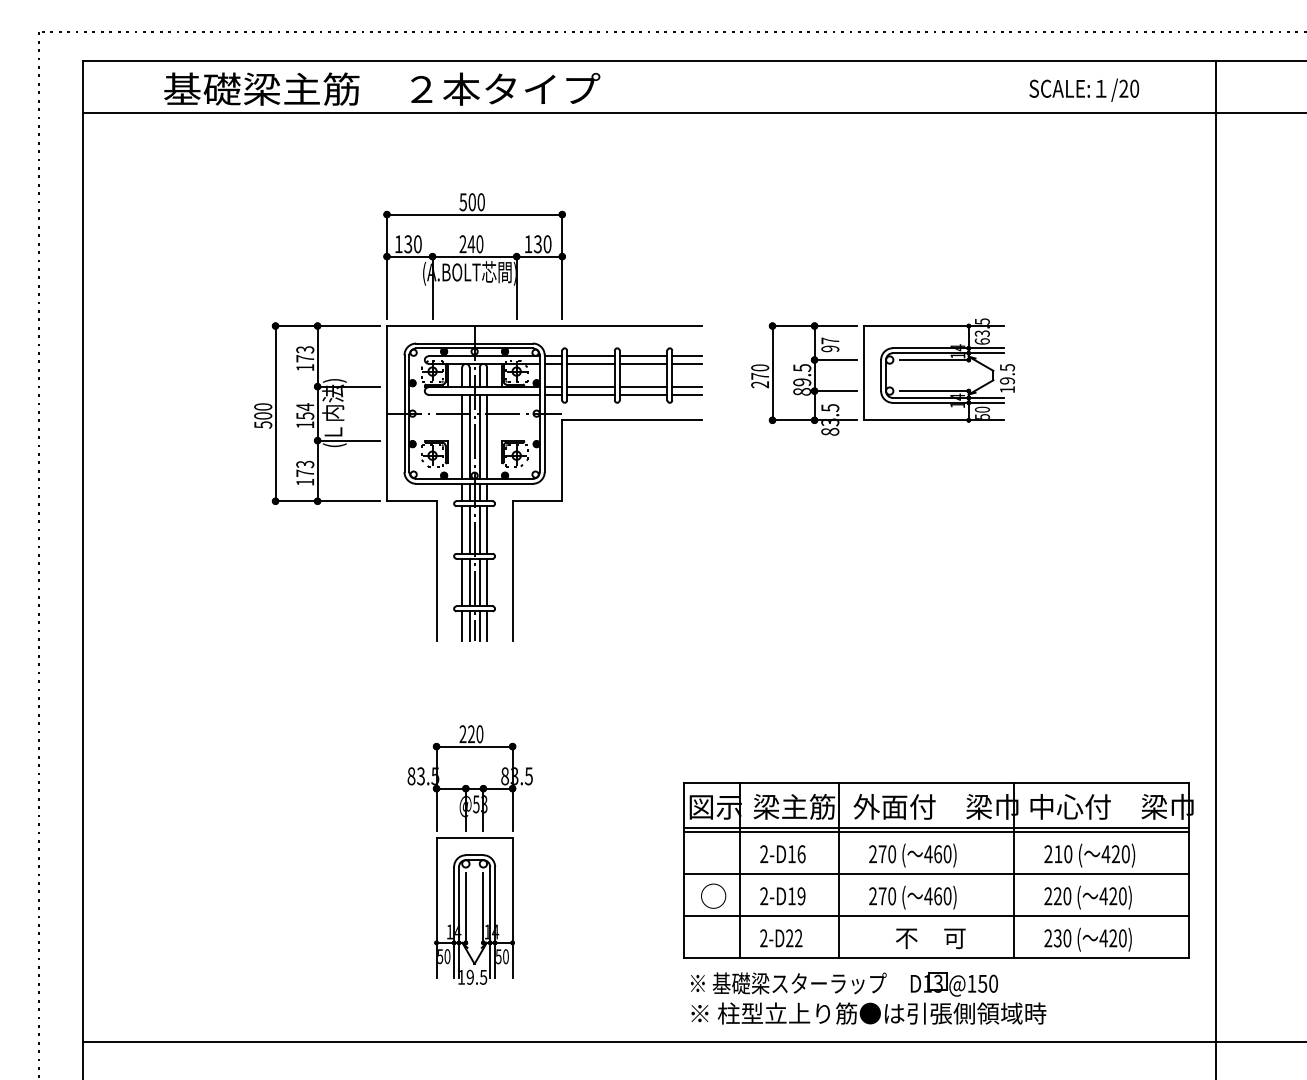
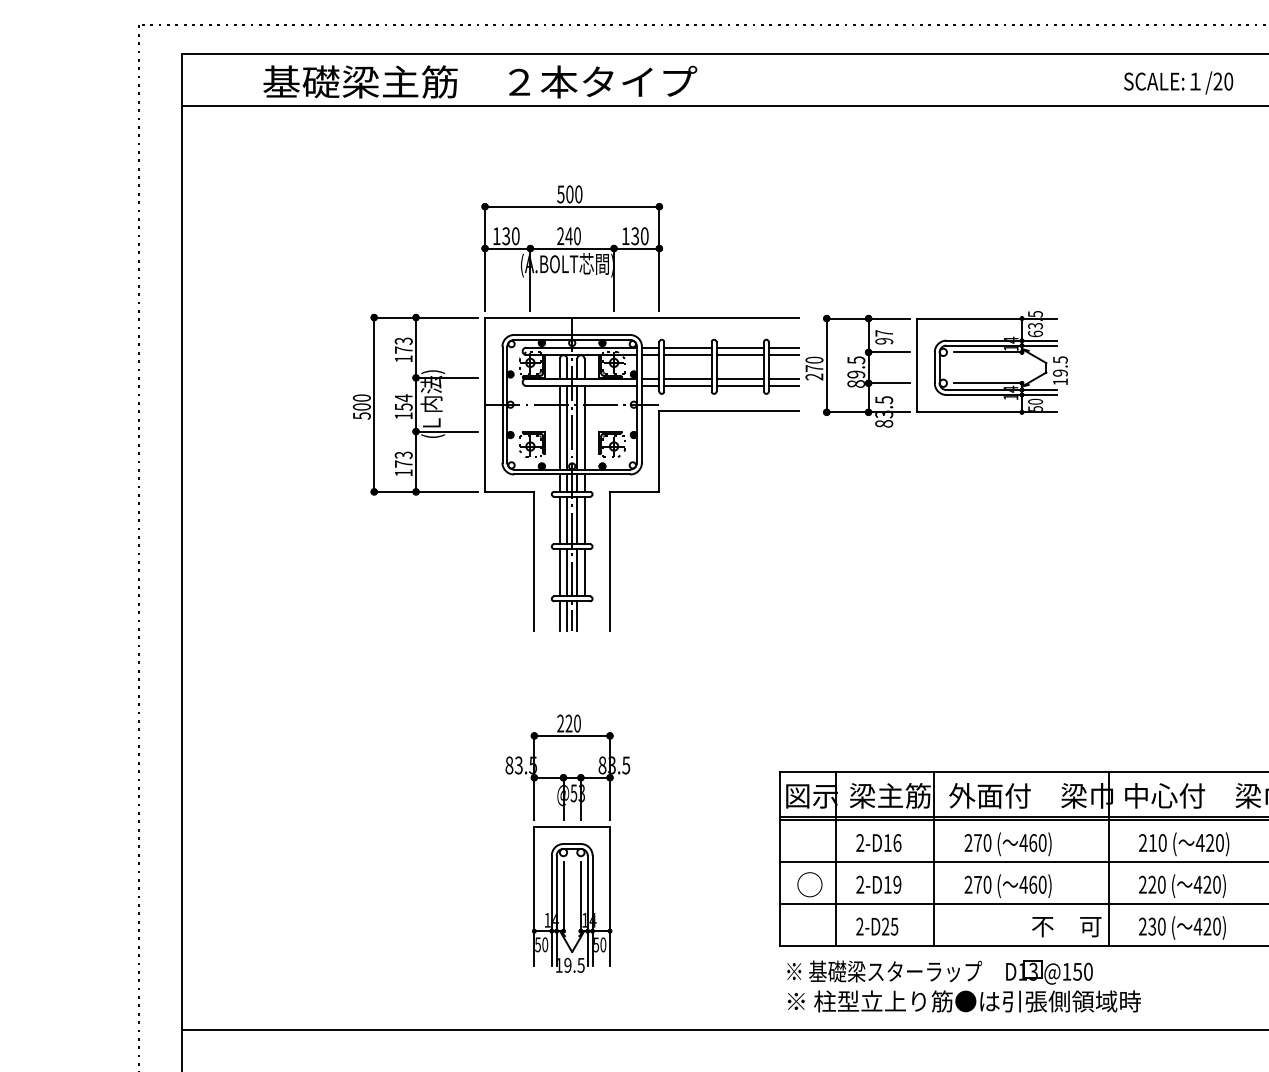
part: (882, 376) -> (936, 368), moved
line: (487, 626) -> (585, 616), removed
text: (798, 938) -> (894, 926), 2-D22 -> 2-D25
text: (930, 938) -> (1066, 926), moved

